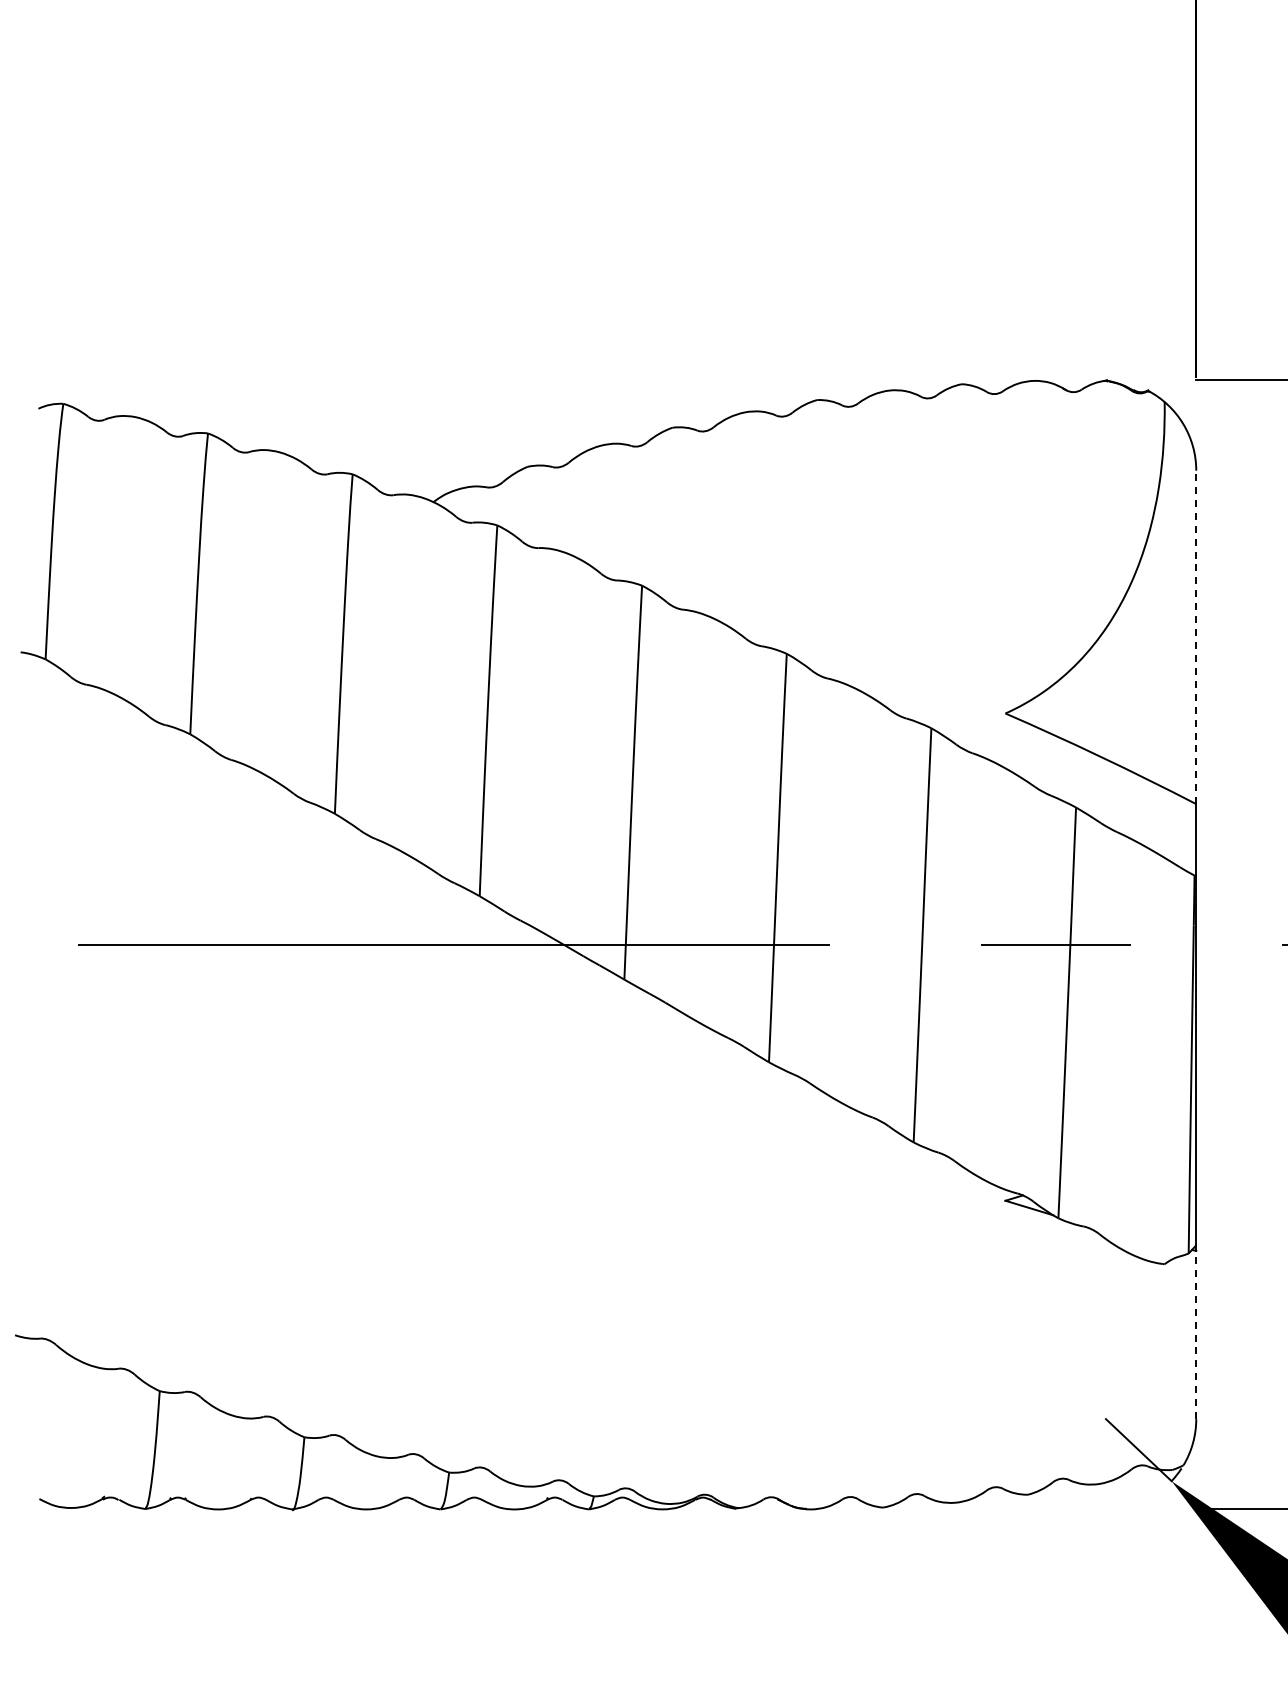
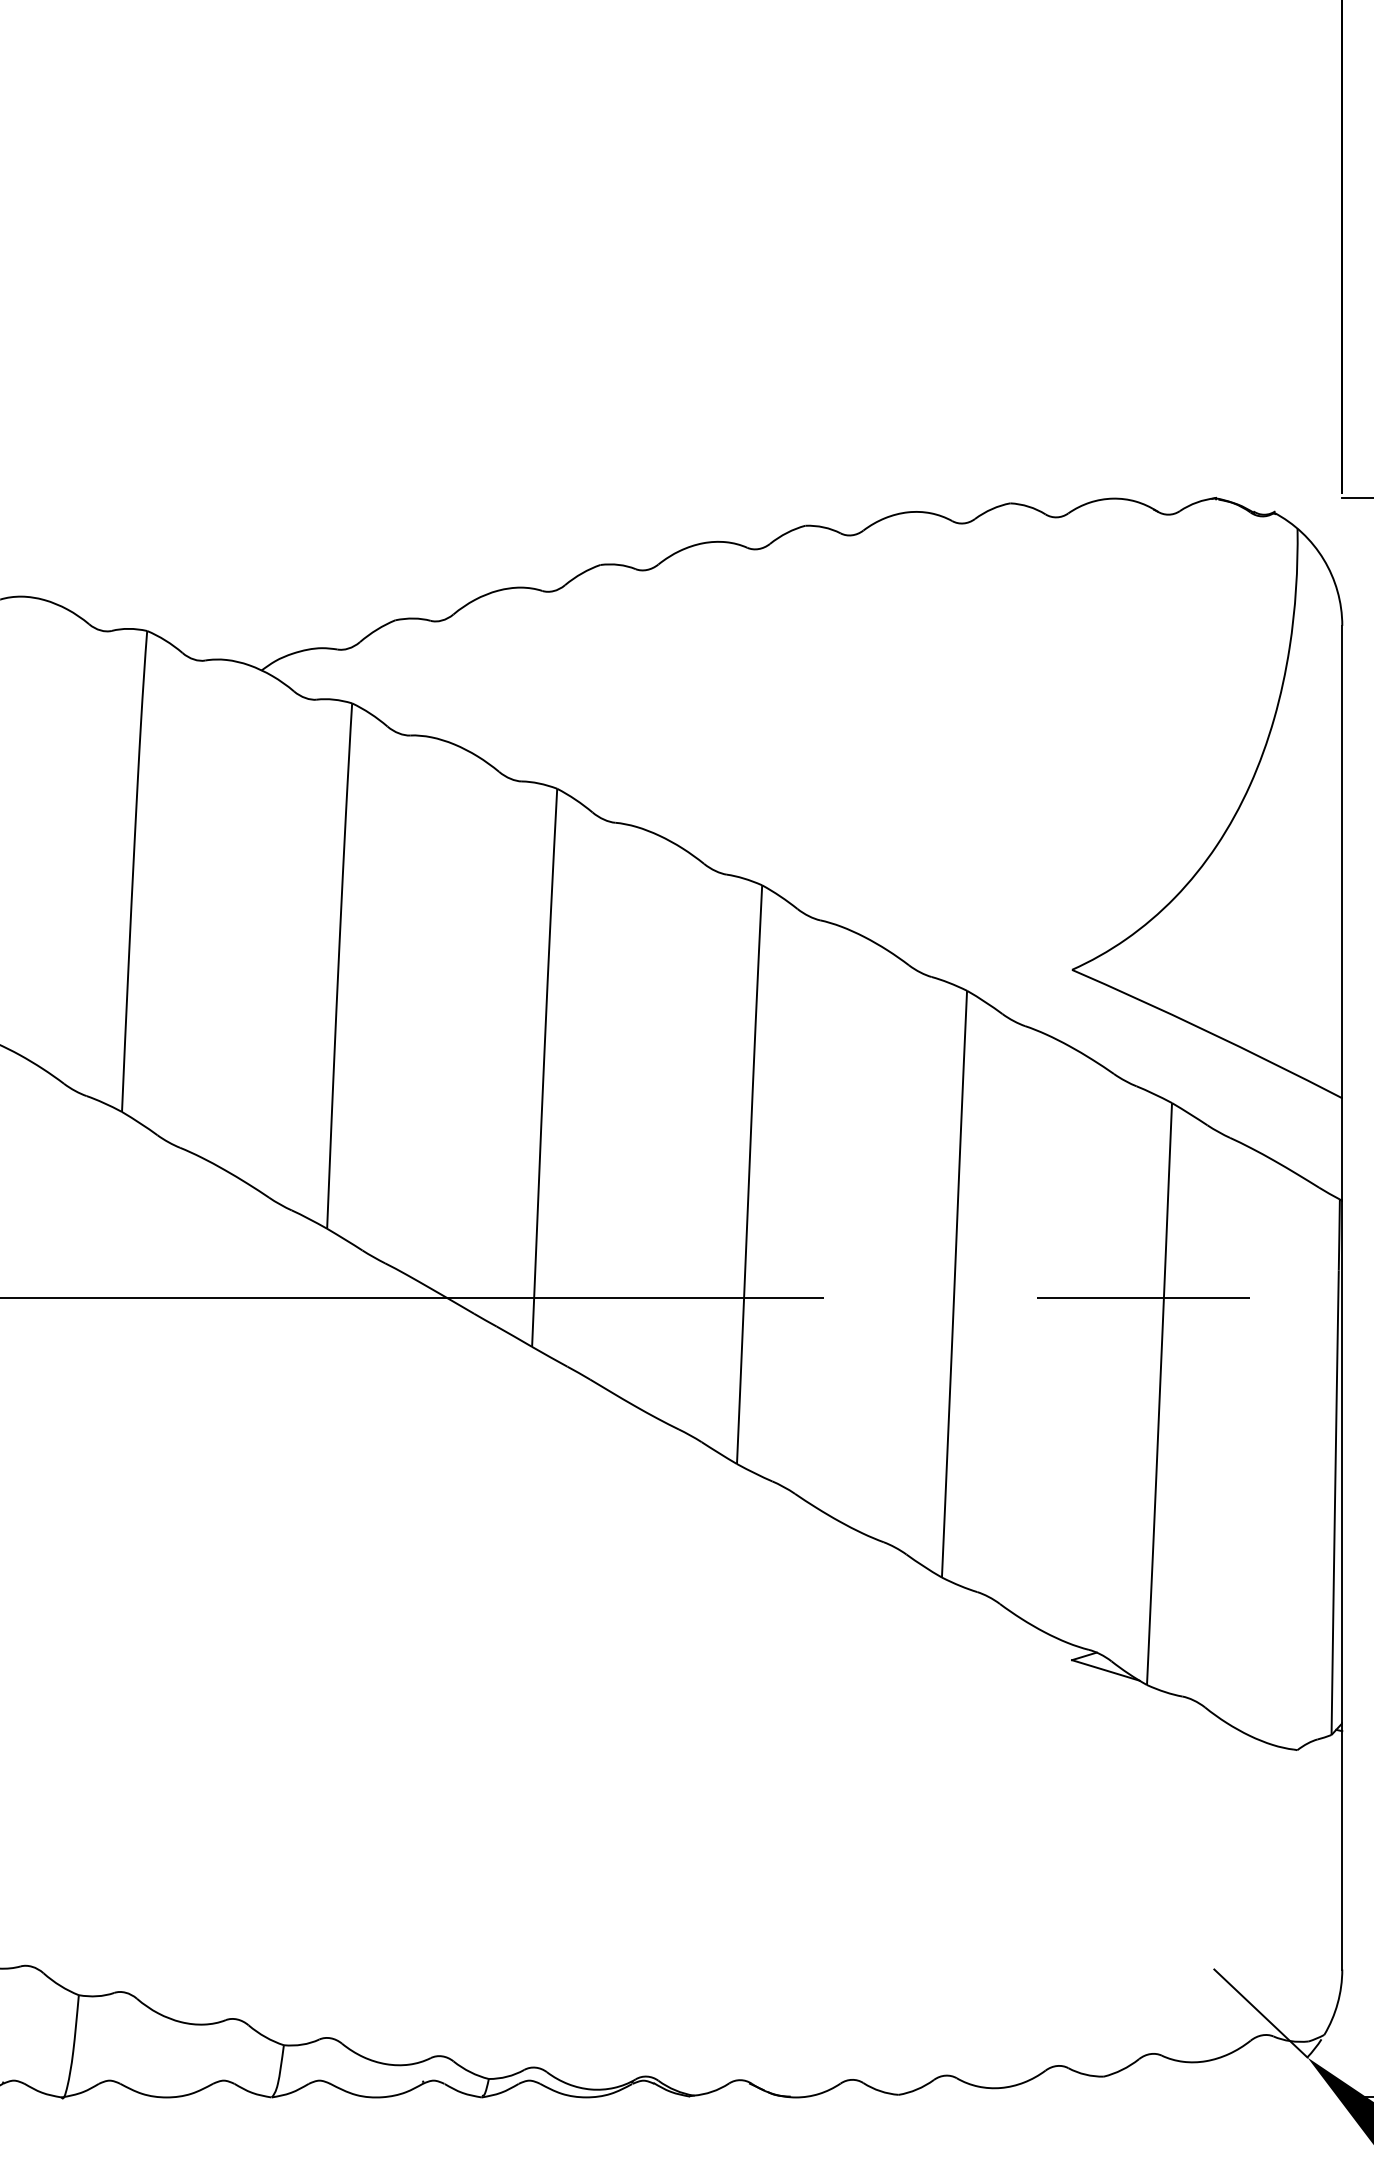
line: (1196, 637) -> (1342, 862), dashed -> solid
line: (1196, 1334) -> (1342, 1849), dashed -> solid

